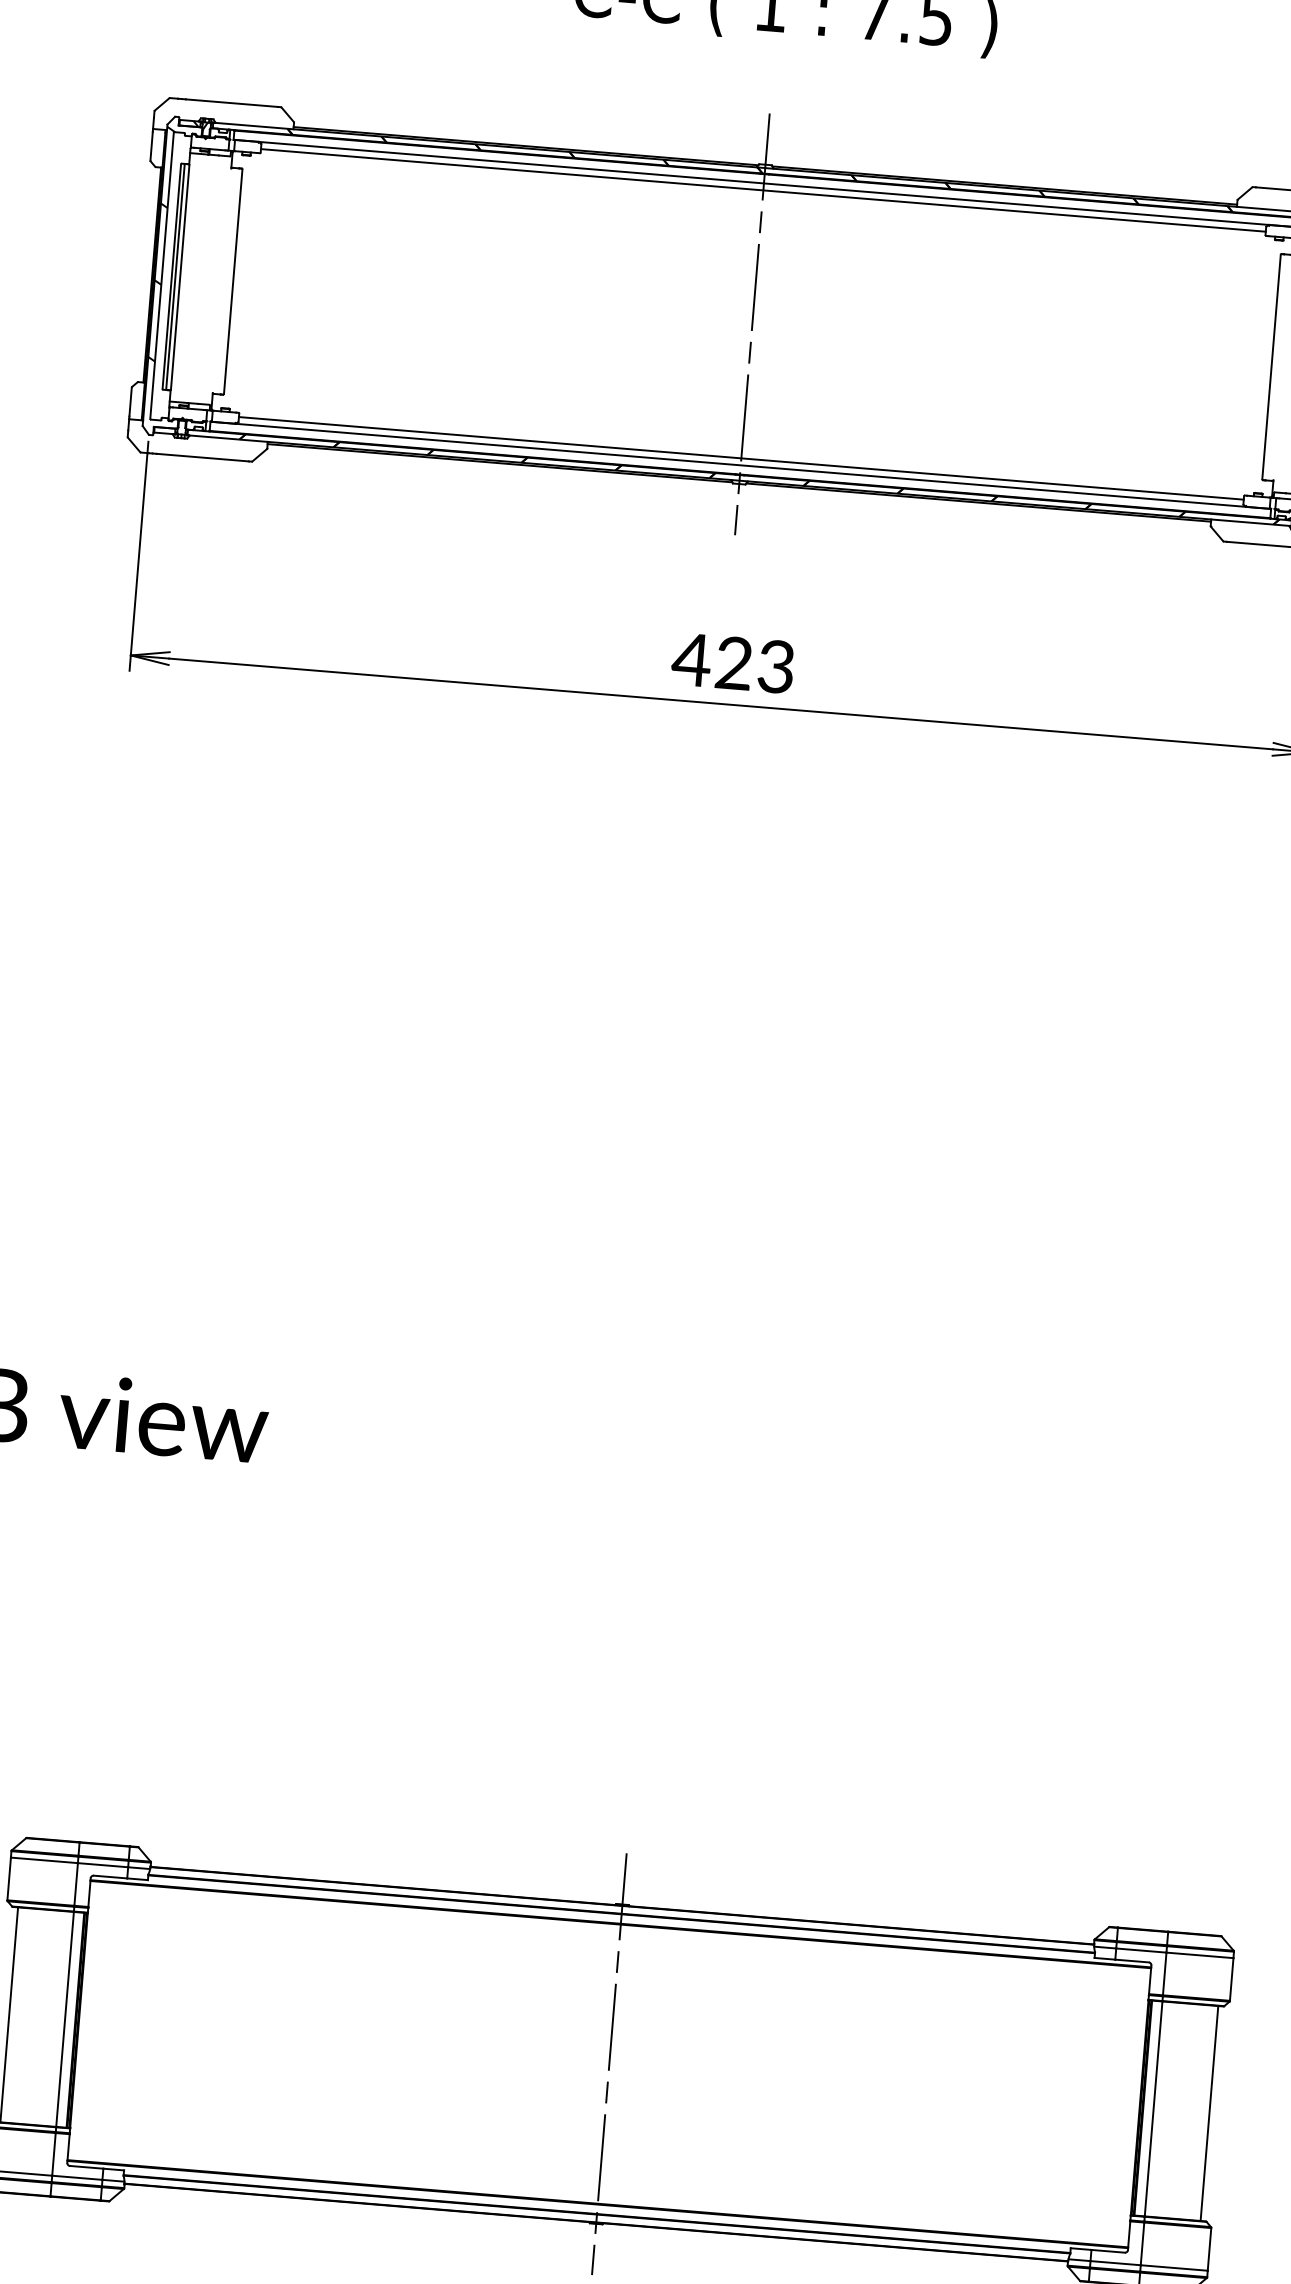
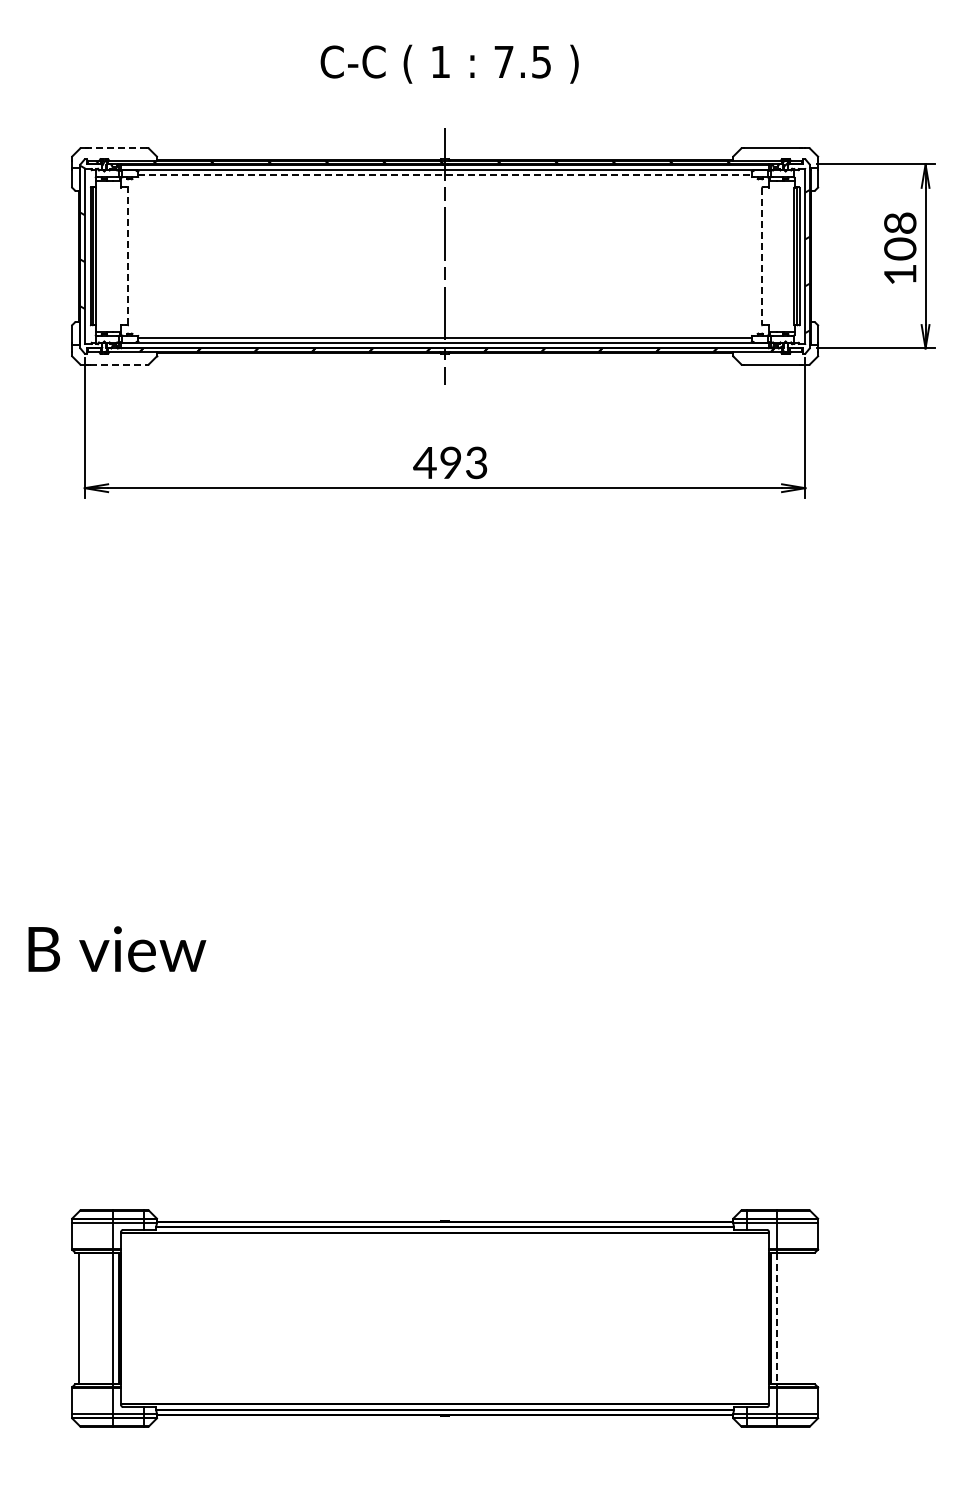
line: (231, 103) -> (118, 148), solid -> dashed
line: (764, 190) -> (445, 174), solid -> dashed
line: (233, 280) -> (128, 255), solid -> dashed
line: (1272, 367) -> (762, 256), solid -> dashed
line: (202, 457) -> (118, 364), solid -> dashed
text: (733, 662) -> (450, 462), 423 -> 493
line: (610, 2064) -> (445, 1318), removed
line: (1153, 2108) -> (777, 1318), solid -> dashed
line: (1209, 2113) -> (811, 1318), removed

